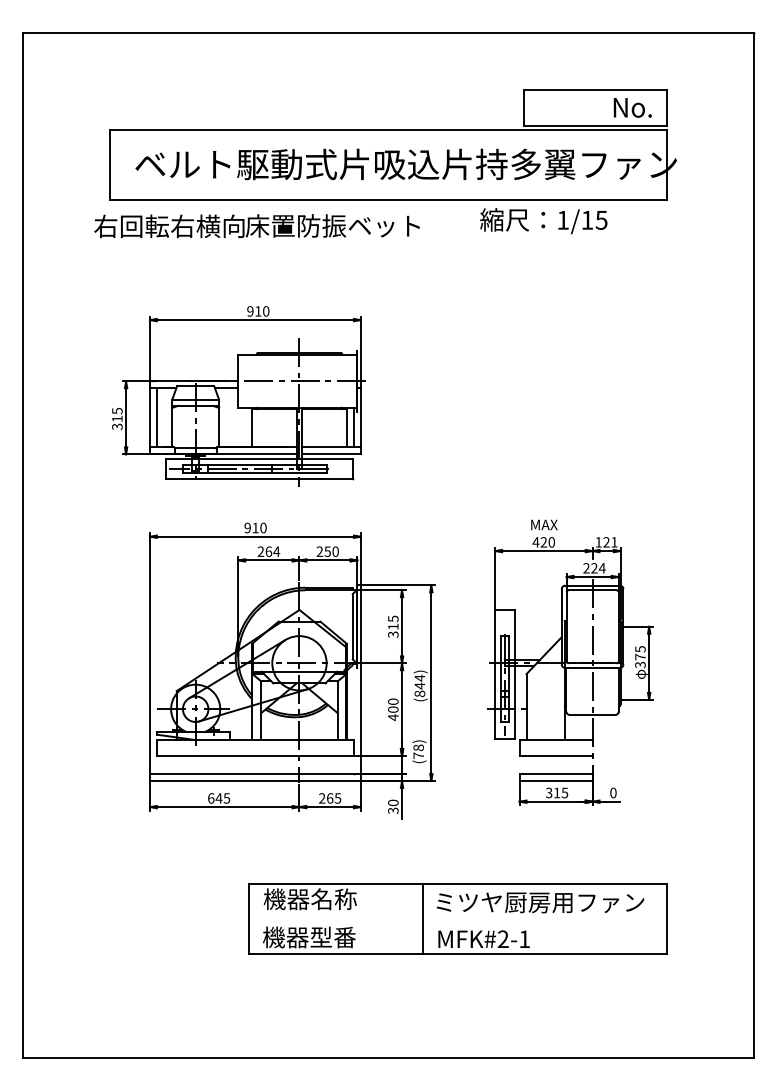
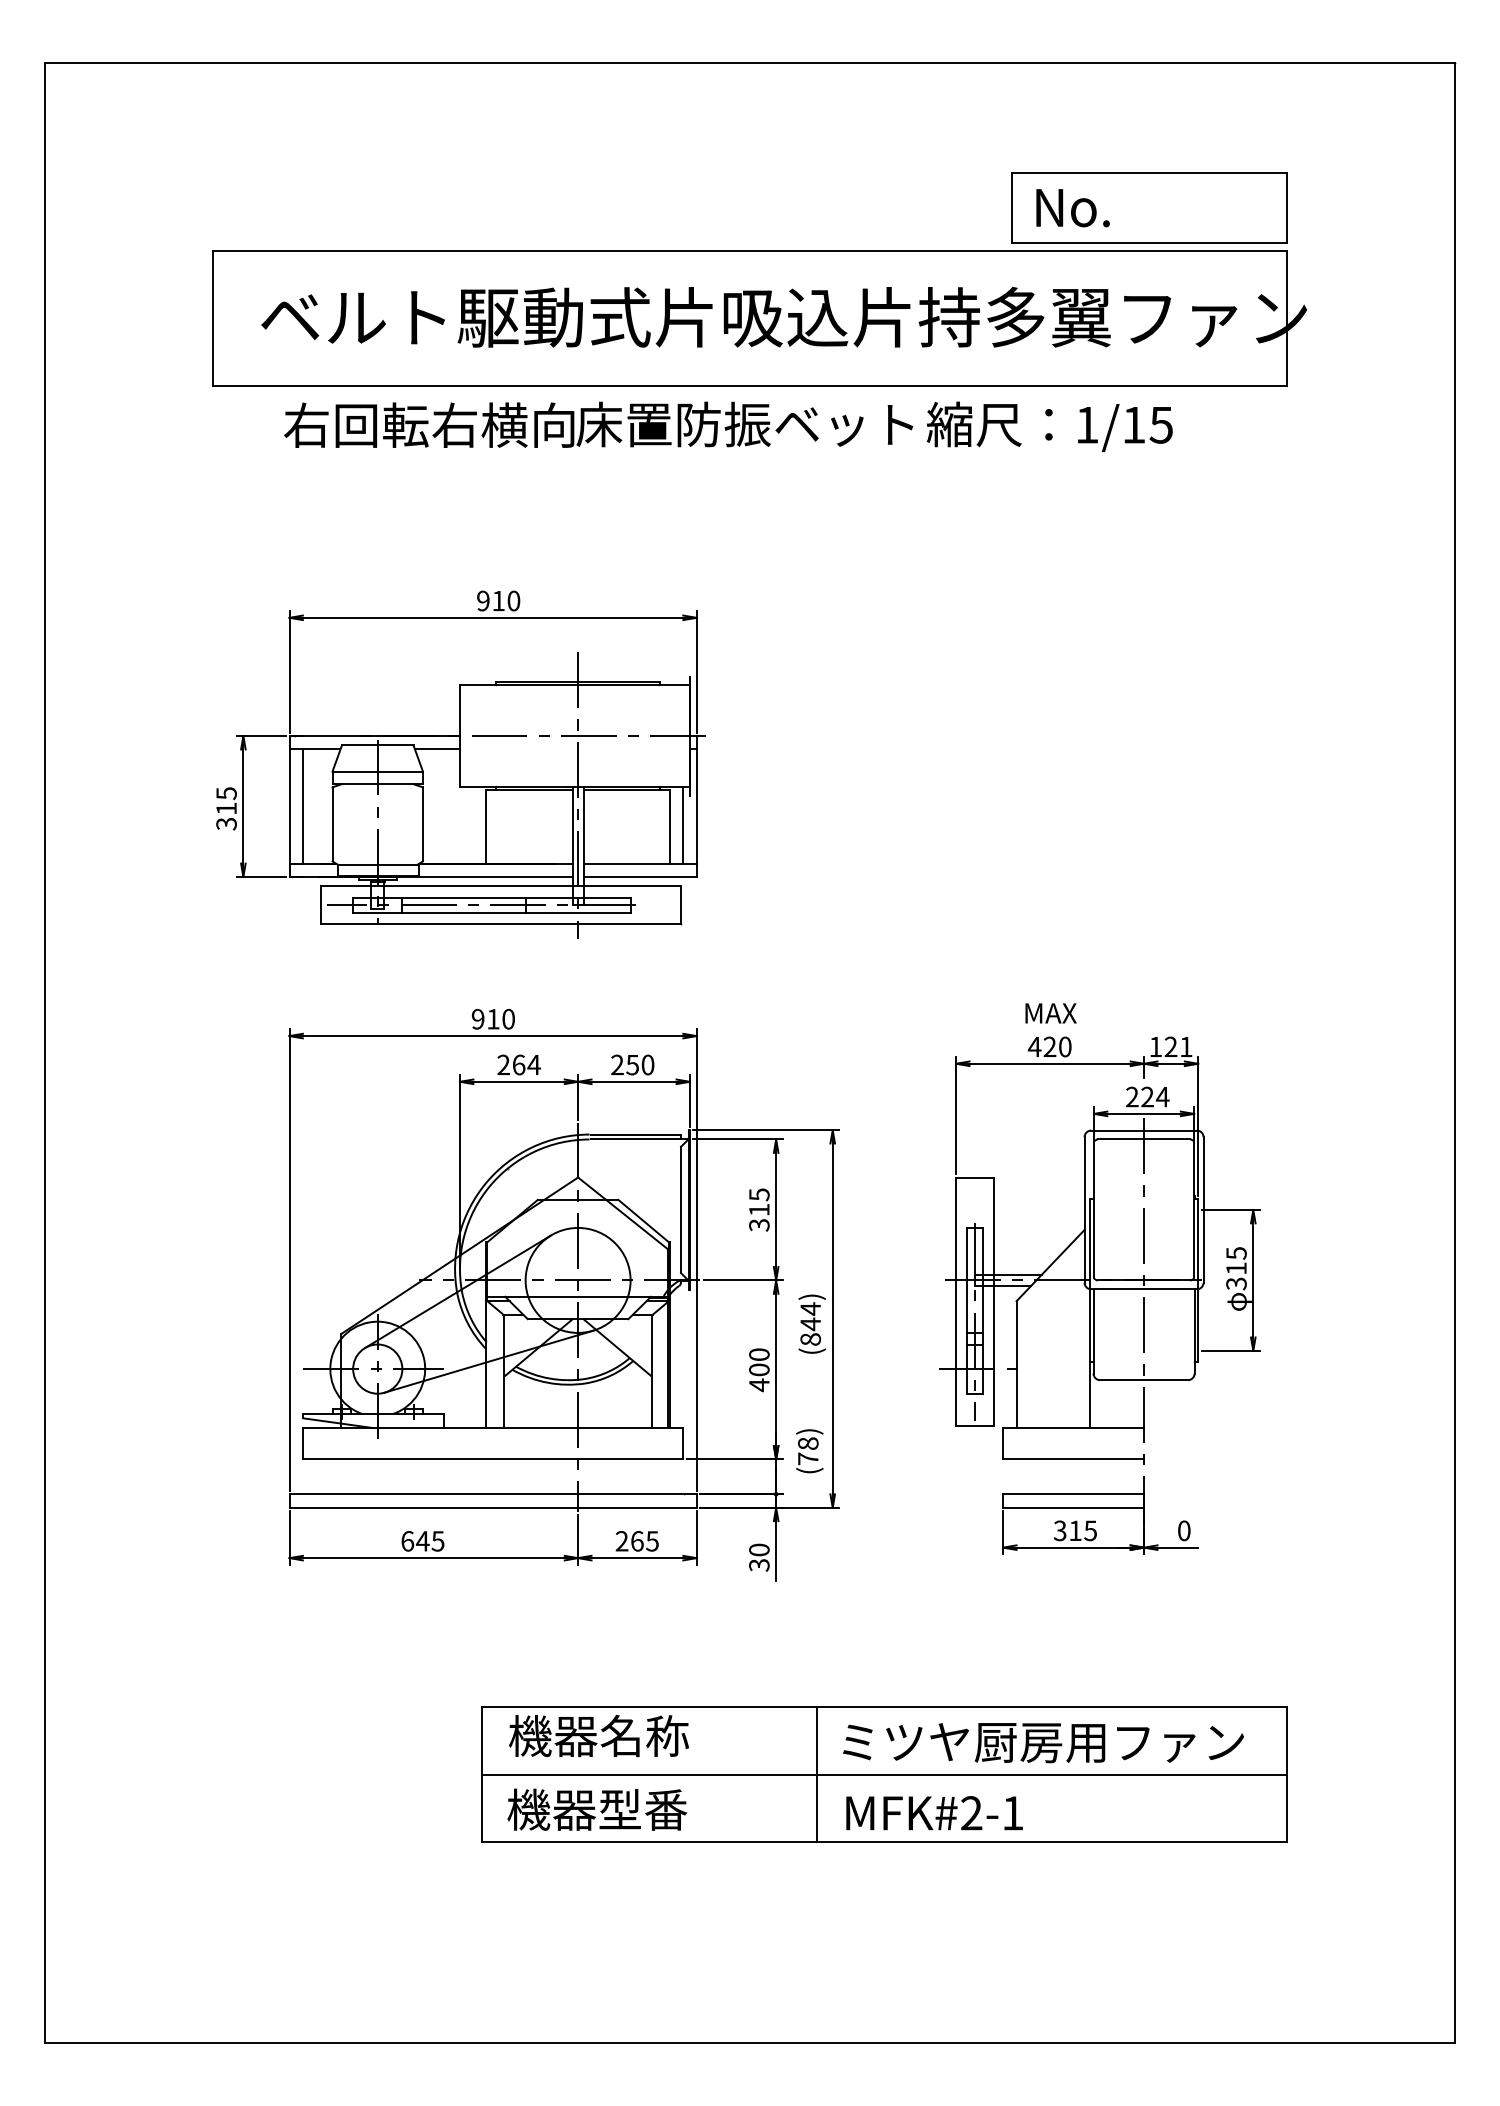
text: (632, 107) -> (1072, 207), moved
text: (256, 226) -> (597, 425), moved
text: (640, 657) -> (1236, 1269), 375 -> 315
line: (457, 919) -> (883, 1775), added

